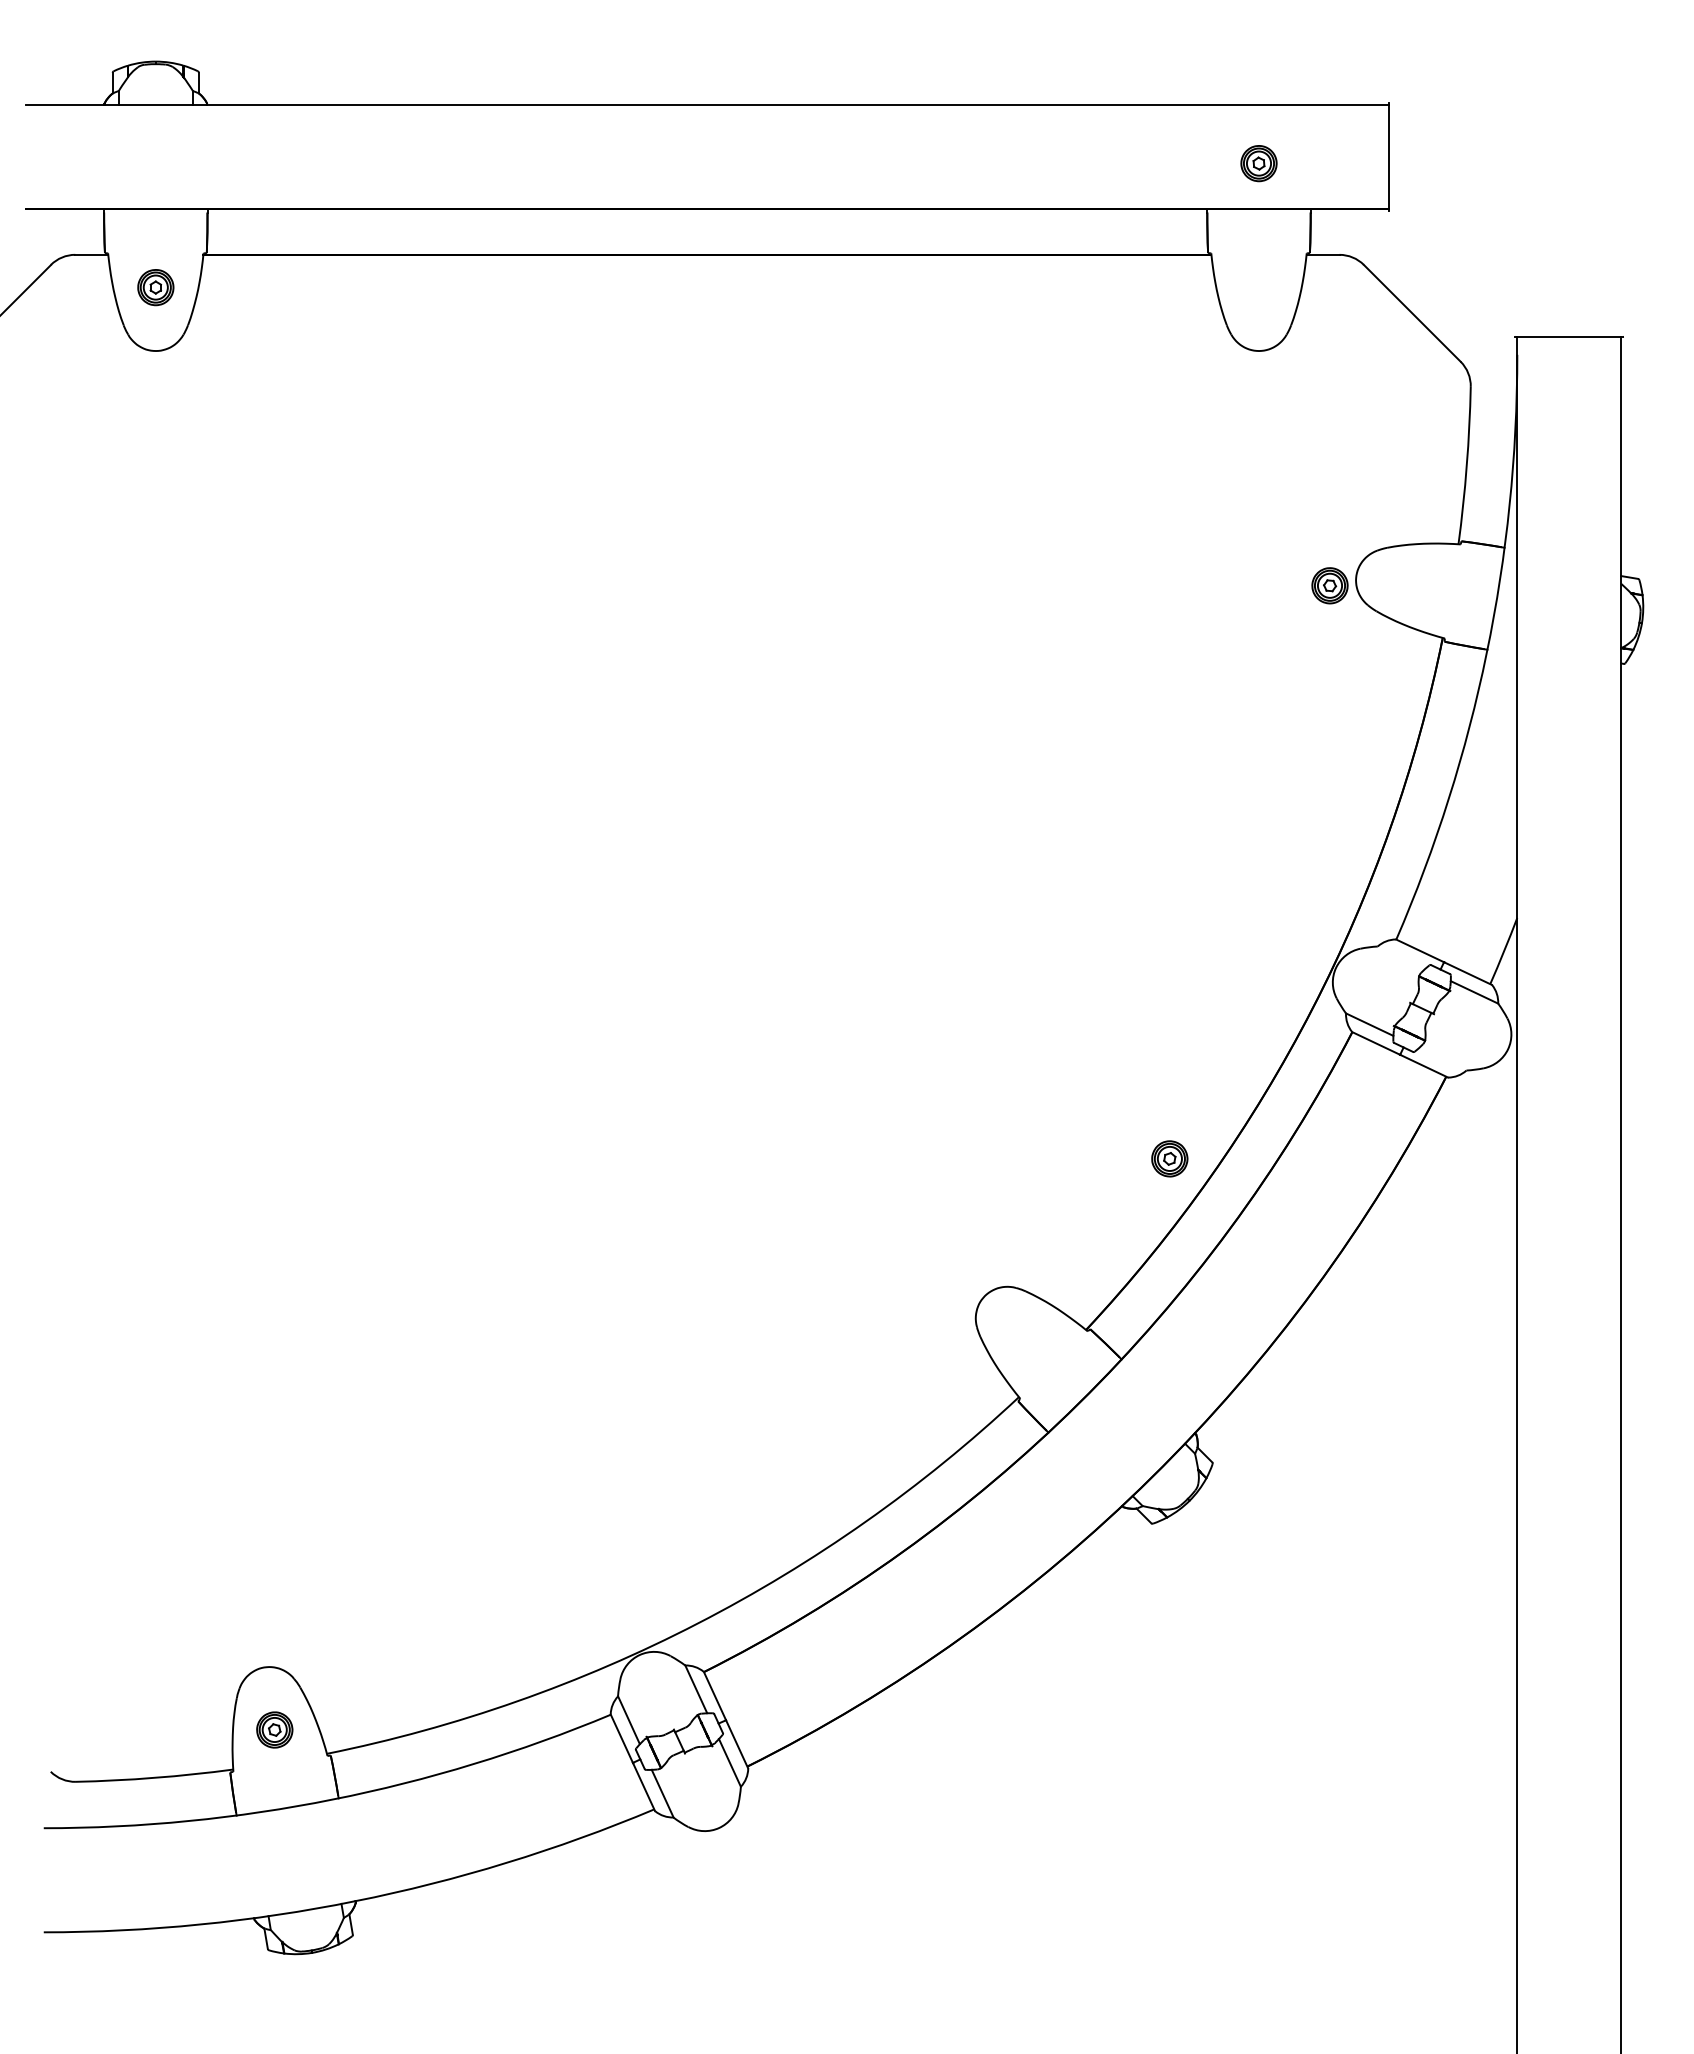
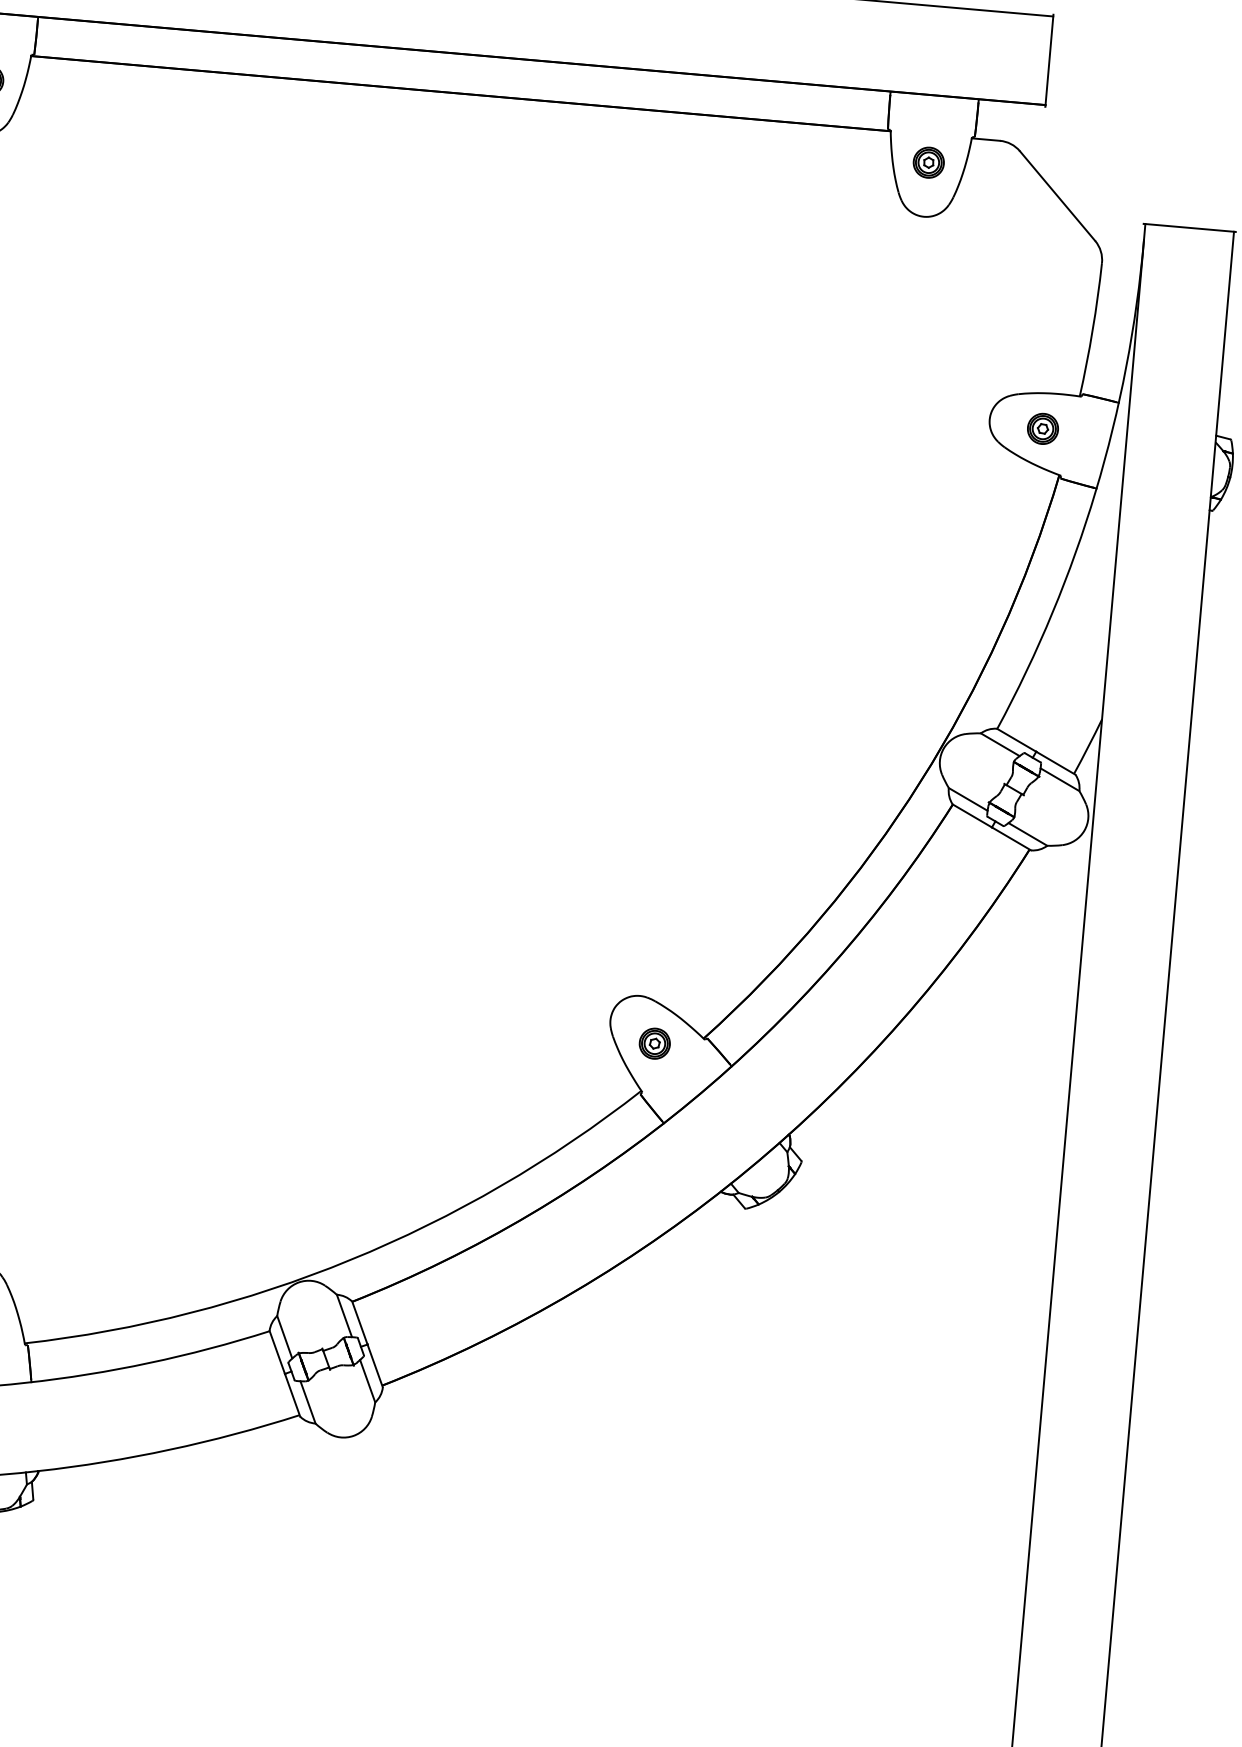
part: (1258, 163) -> (928, 162), moved
part: (1329, 585) -> (1042, 428), moved
line: (1401, 957) -> (1000, 744), added
line: (1442, 1059) -> (1027, 834), added
part: (1169, 1158) -> (654, 1043), moved

